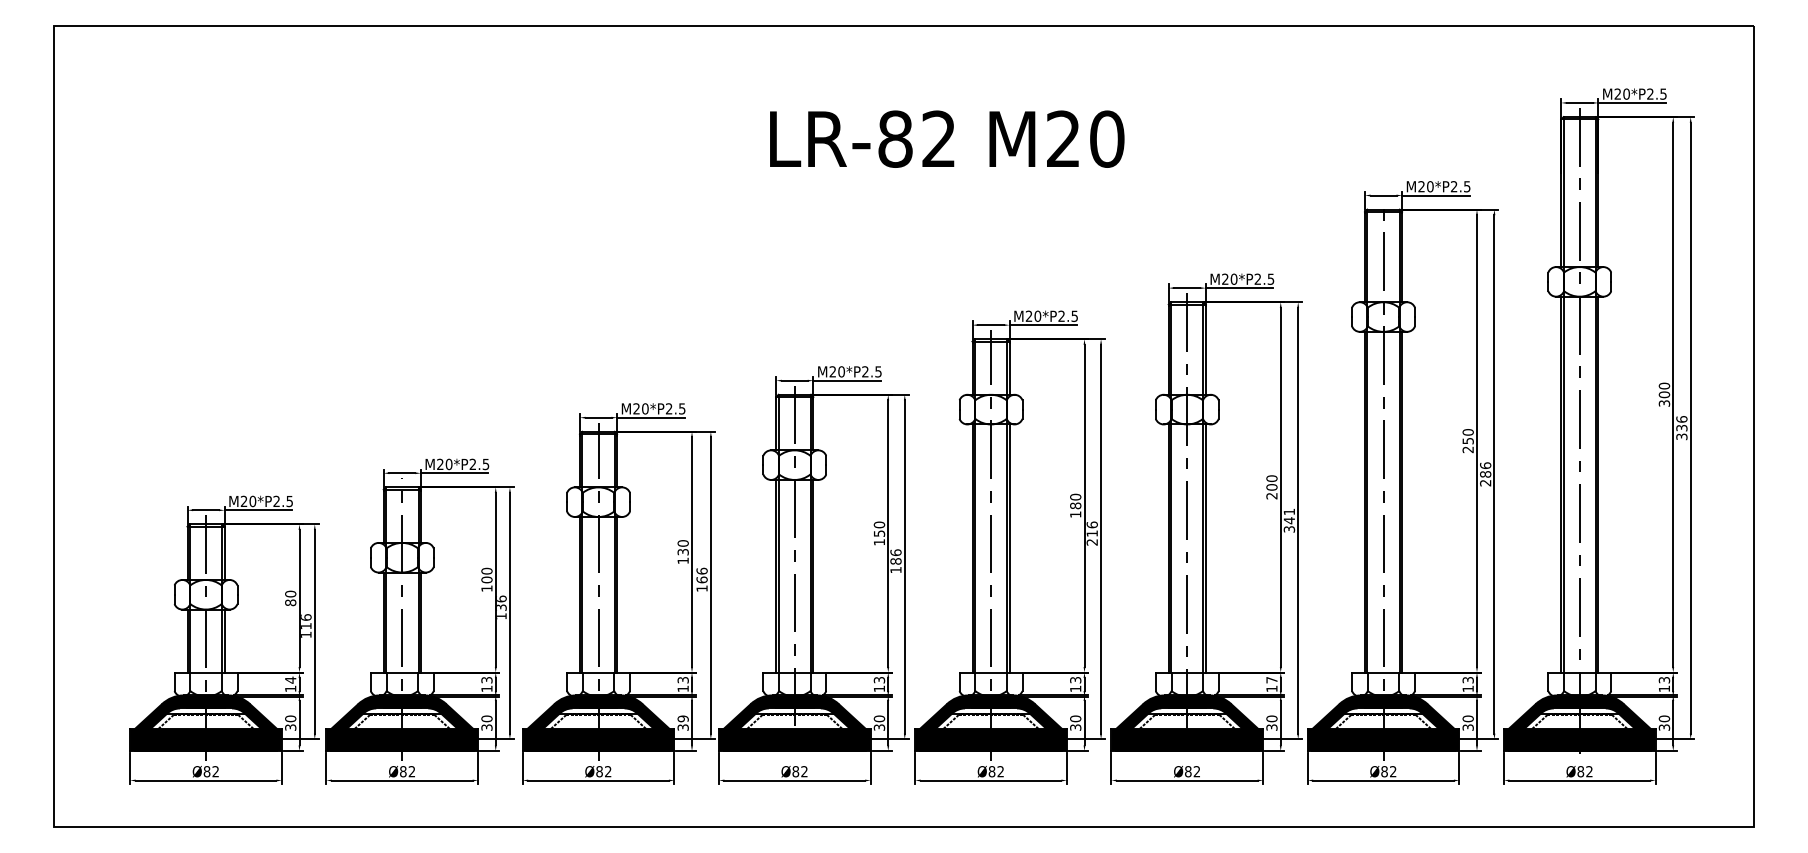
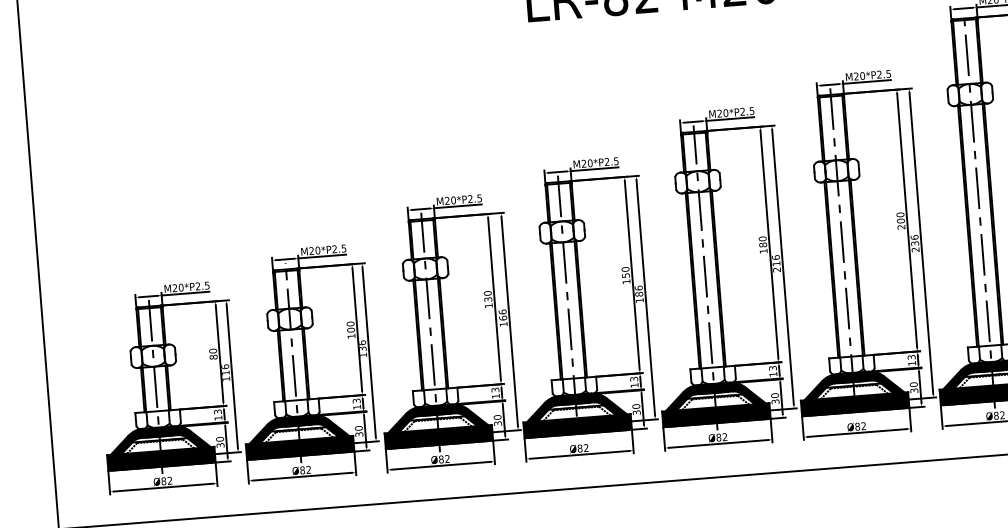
text: (1289, 520) -> (915, 243), 341 -> 236
text: (290, 679) -> (217, 411), 14 -> 13
text: (1271, 680) -> (911, 357), 17 -> 13
text: (682, 718) -> (497, 417), 39 -> 30

